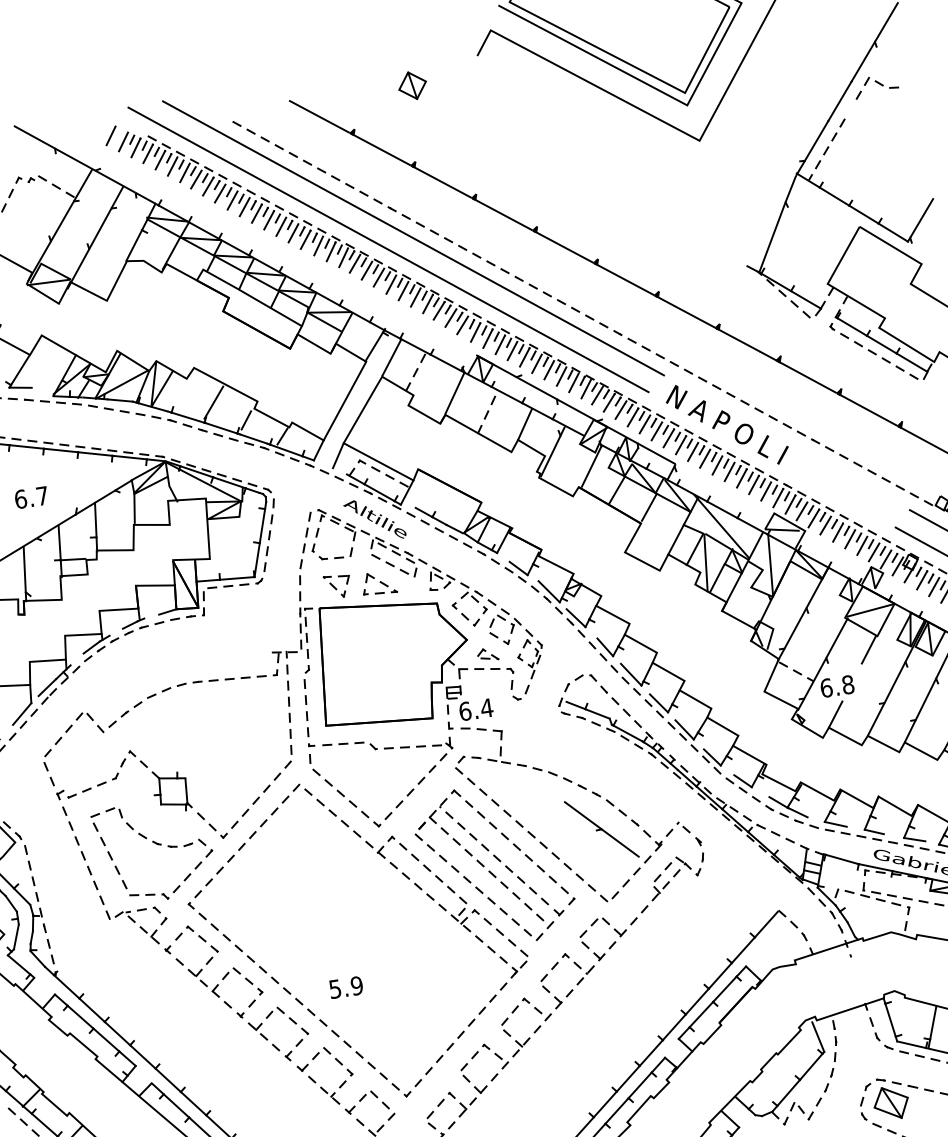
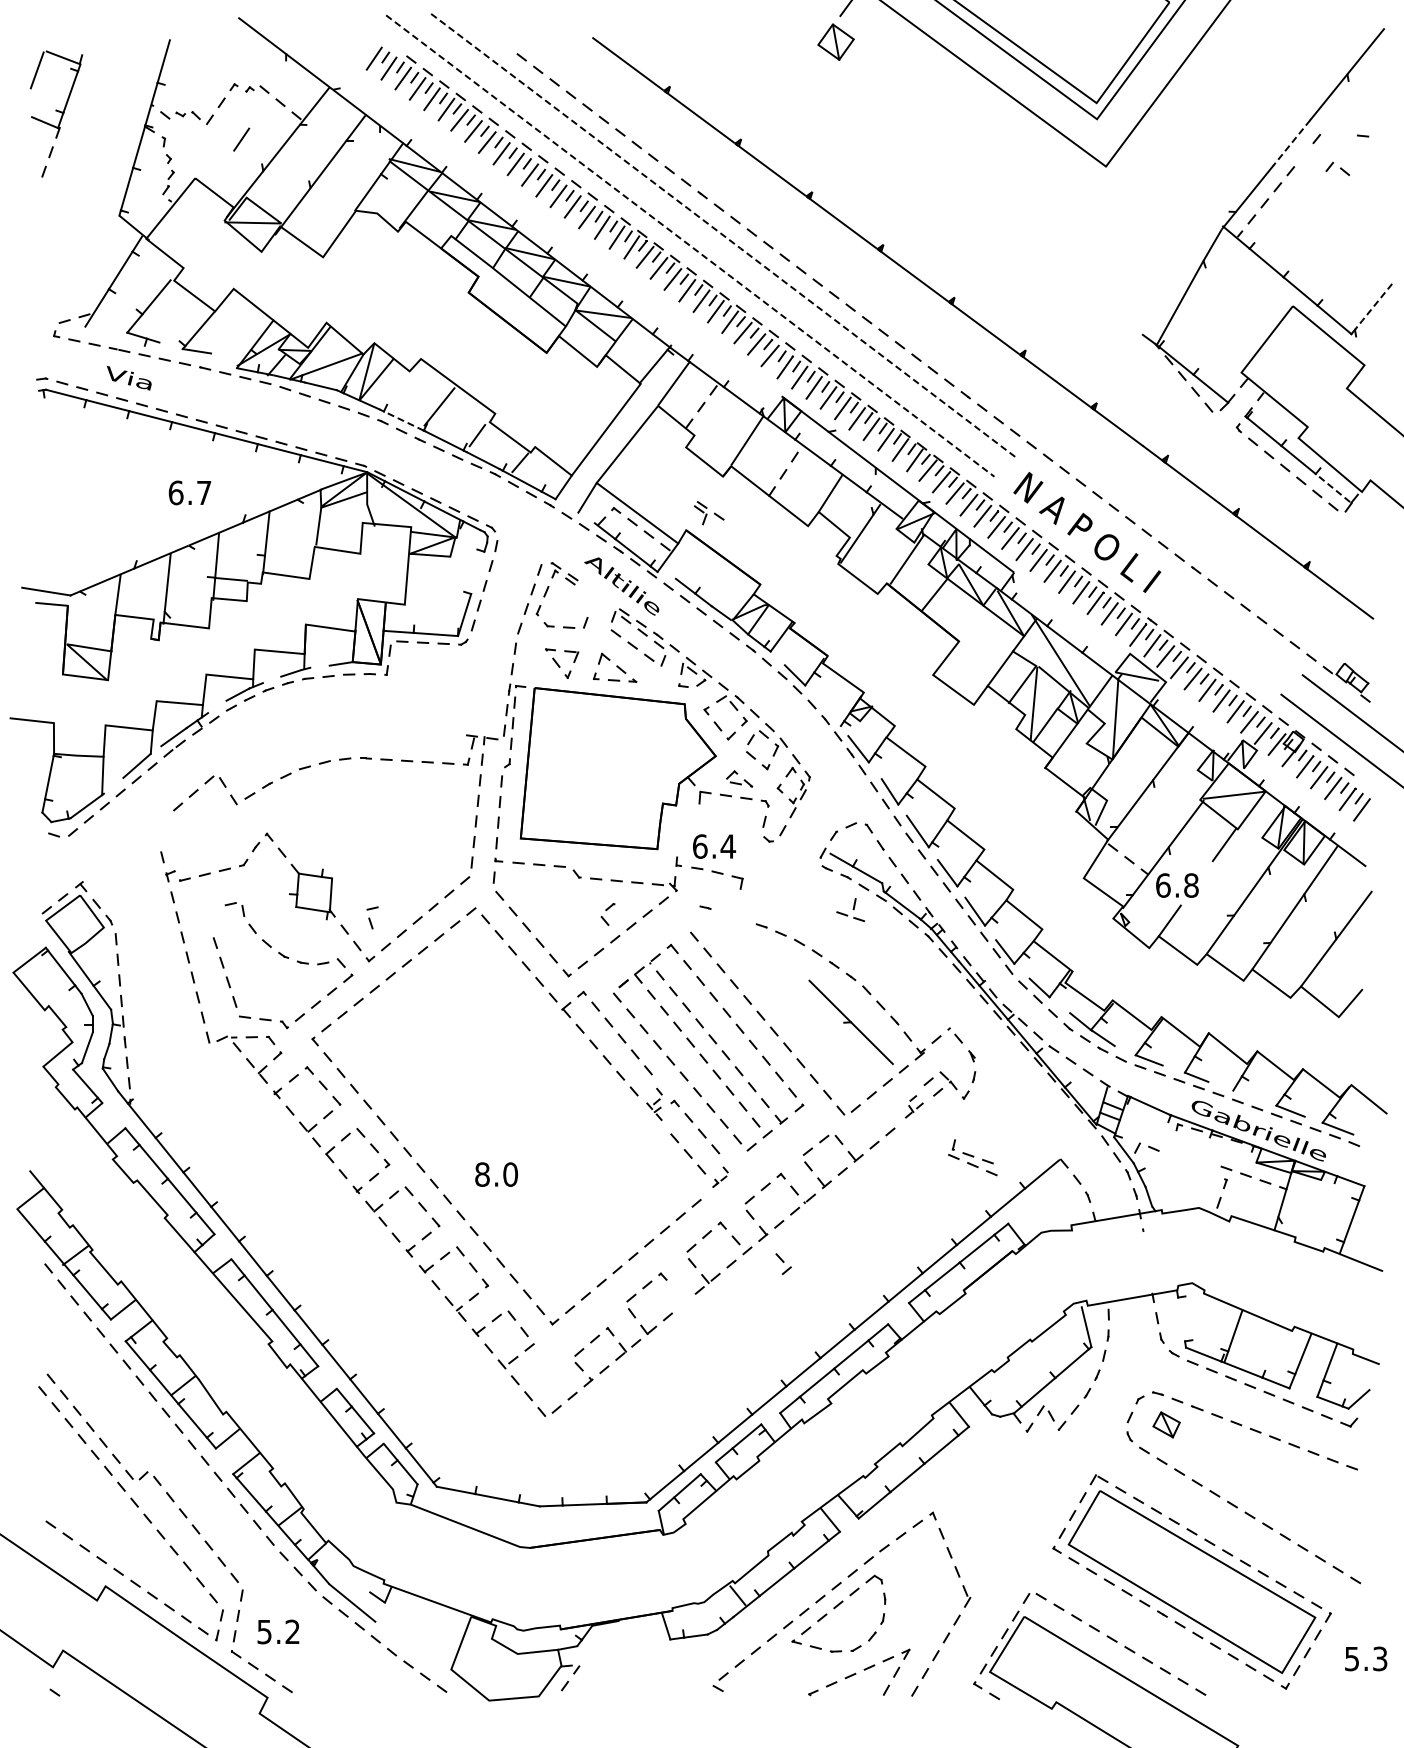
part: (873, 81) -> (1337, 168), moved
part: (412, 85) -> (835, 41), moved
line: (839, 101) -> (1291, 143), solid -> dashed
line: (110, 135) -> (241, 139), moved
line: (921, 217) -> (1373, 306), solid -> dashed
line: (413, 238) -> (724, 236), solid -> dashed
line: (389, 250) -> (691, 246), solid -> dashed
line: (911, 361) -> (1332, 487), solid -> dashed
line: (187, 417) -> (403, 420), solid -> dashed
line: (649, 507) -> (972, 622), removed
line: (262, 525) -> (477, 572), removed
part: (357, 531) -> (709, 513), moved
line: (548, 591) -> (828, 710), removed
part: (454, 699) -> (688, 829), removed
part: (498, 756) -> (850, 910), moved
part: (48, 760) -> (161, 829), removed
part: (460, 765) -> (607, 914), moved
part: (96, 822) -> (372, 917), moved
line: (914, 839) -> (1246, 1094), removed
part: (660, 886) -> (914, 1106), size x0.7
part: (879, 894) -> (972, 1157), moved
part: (459, 915) -> (654, 1104), size x0.7
part: (519, 963) -> (720, 1177), size x0.6
text: (346, 987) -> (496, 1174), 5.9 -> 8.0
line: (890, 1020) -> (1181, 1319), removed
part: (502, 1061) -> (783, 1264), moved
part: (891, 1102) -> (1166, 1424), size x0.6

